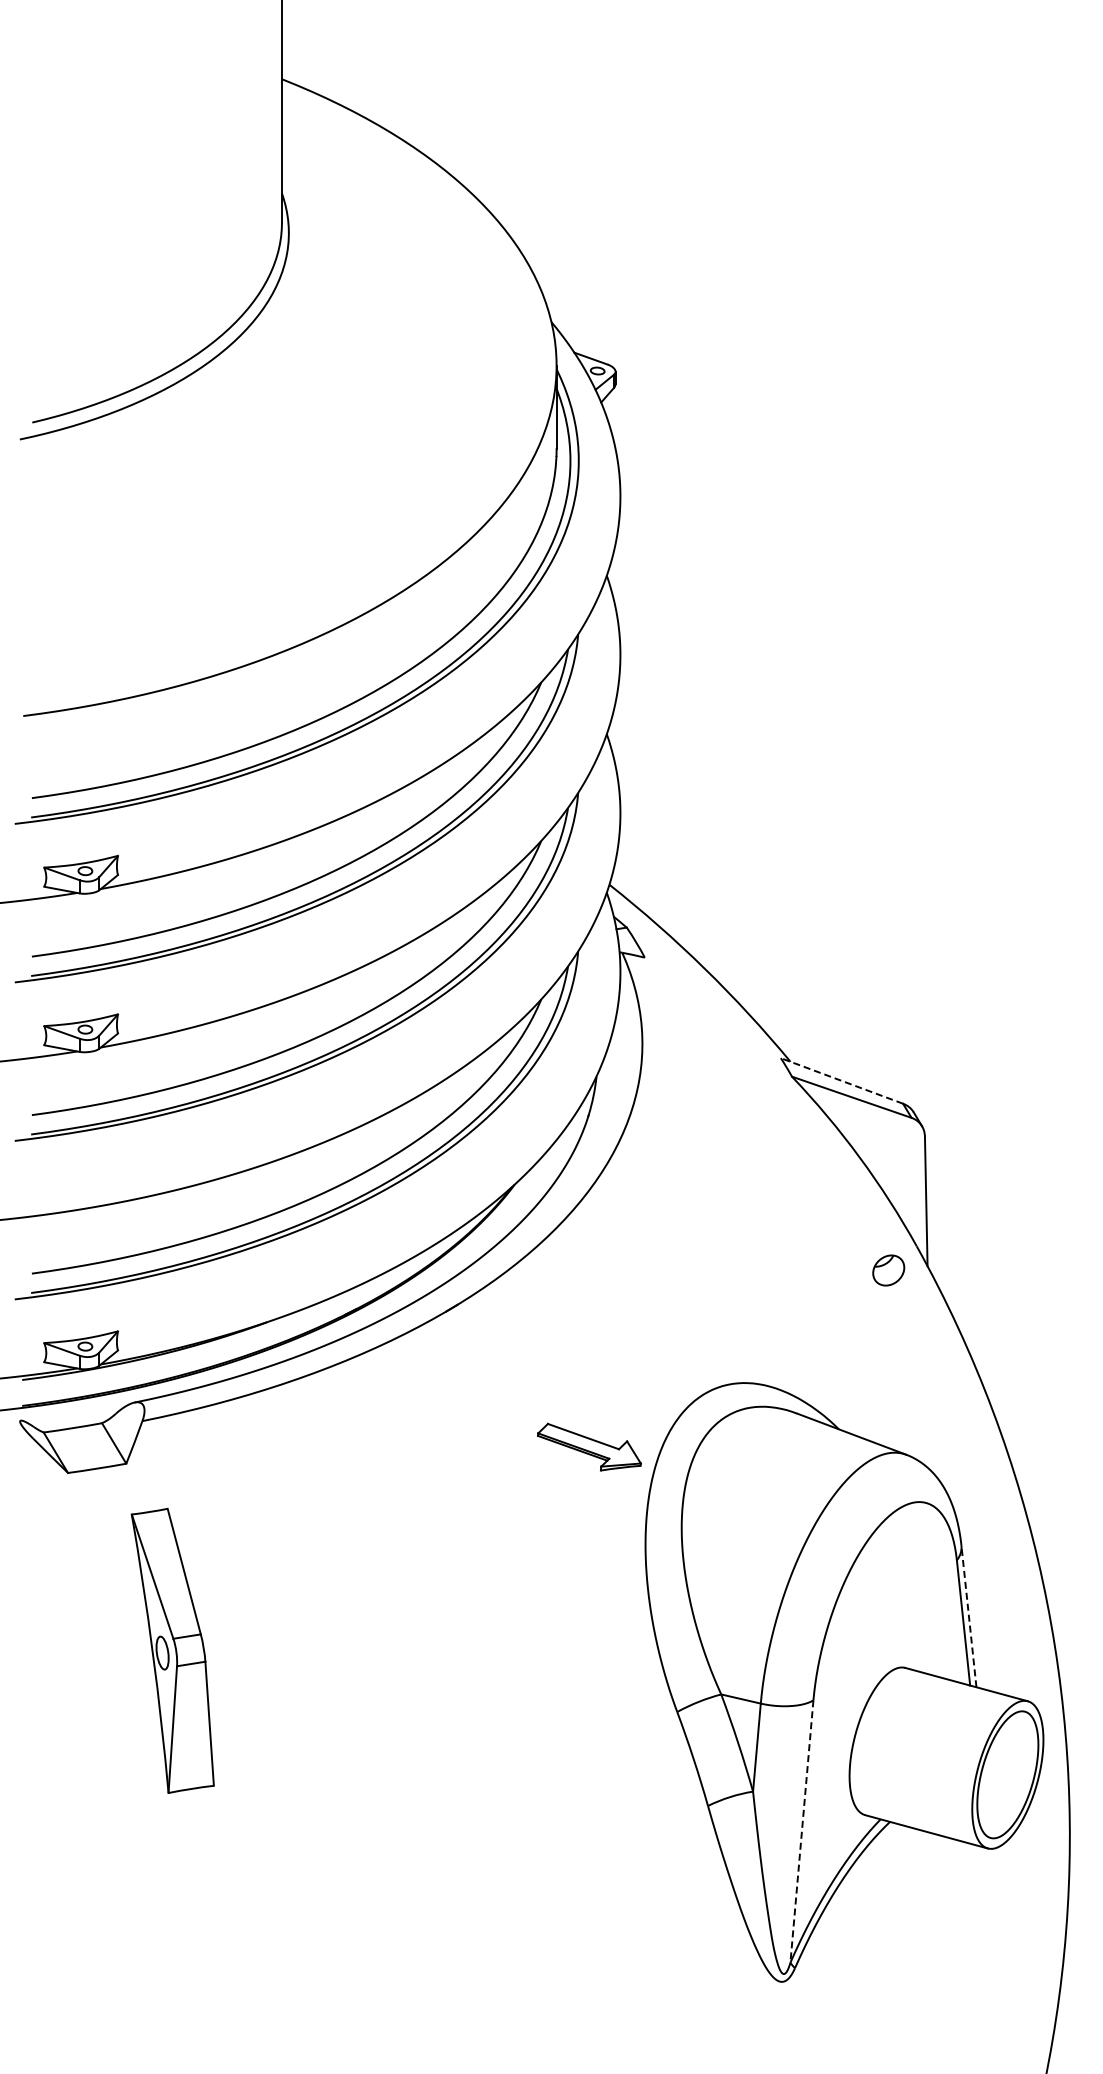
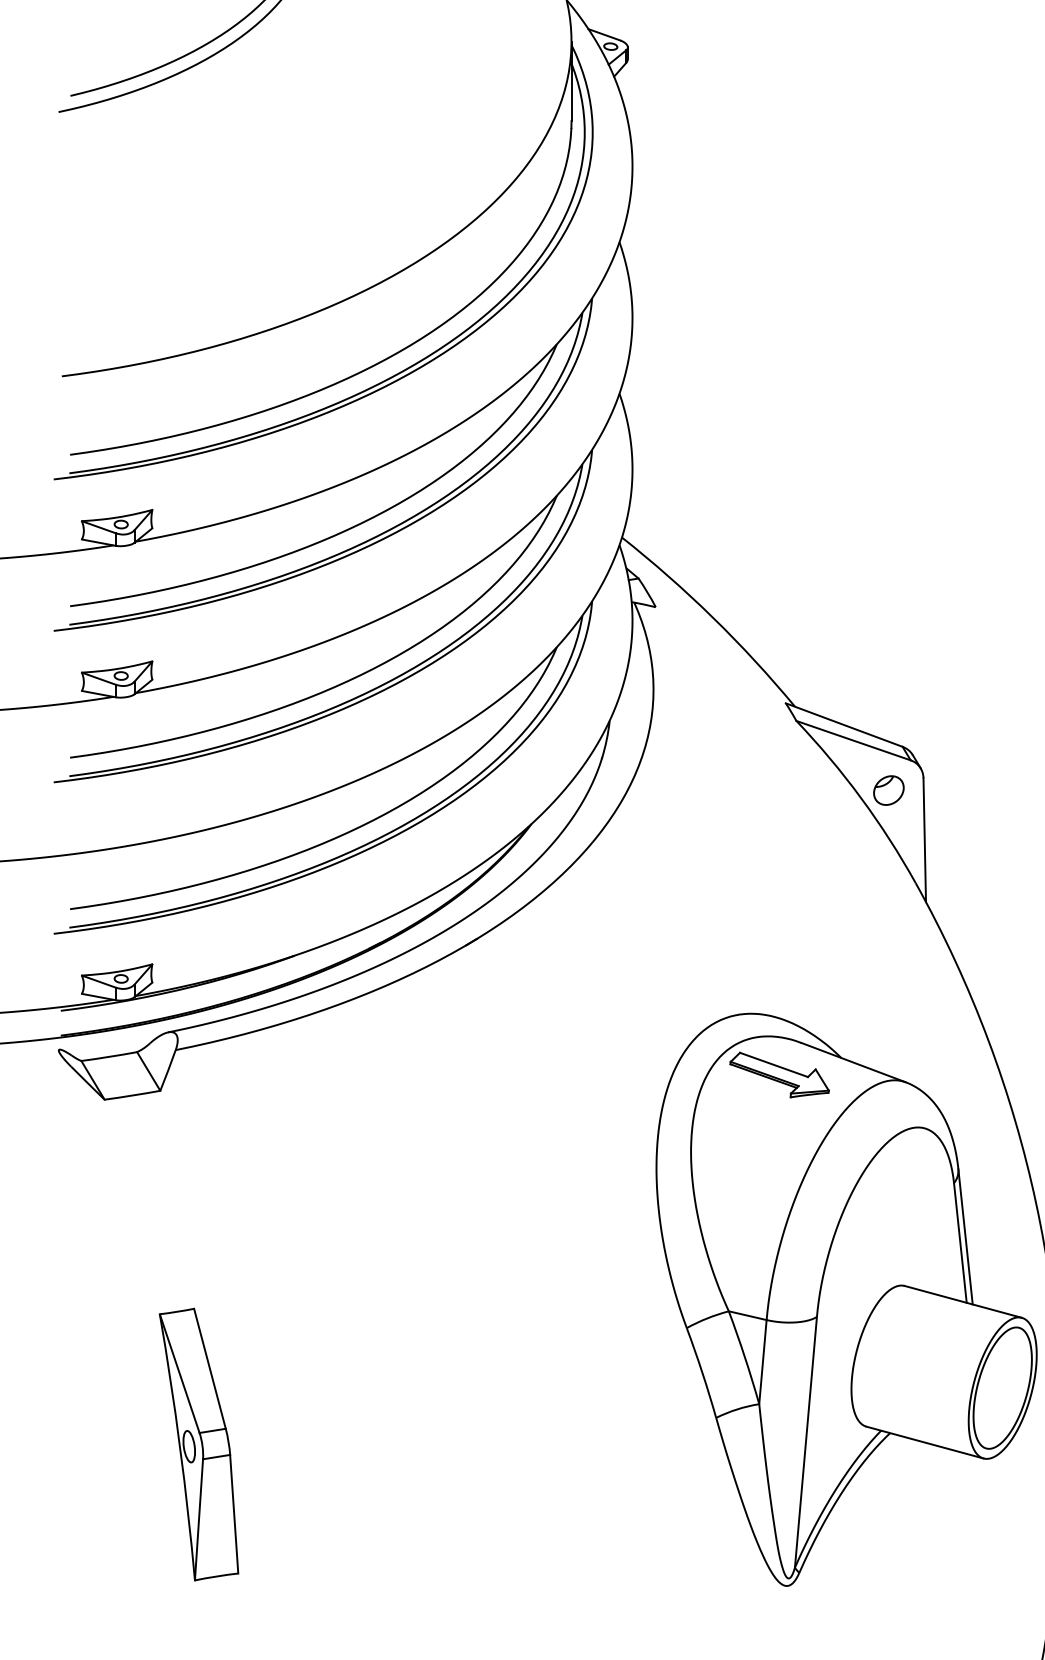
line: (841, 1080) -> (843, 724), dashed -> solid
part: (888, 1270) -> (888, 790), moved
part: (589, 1446) -> (779, 1074), moved
line: (968, 1616) -> (965, 1236), dashed -> solid
part: (172, 1650) -> (198, 1444), moved
line: (801, 1831) -> (805, 1442), dashed -> solid

